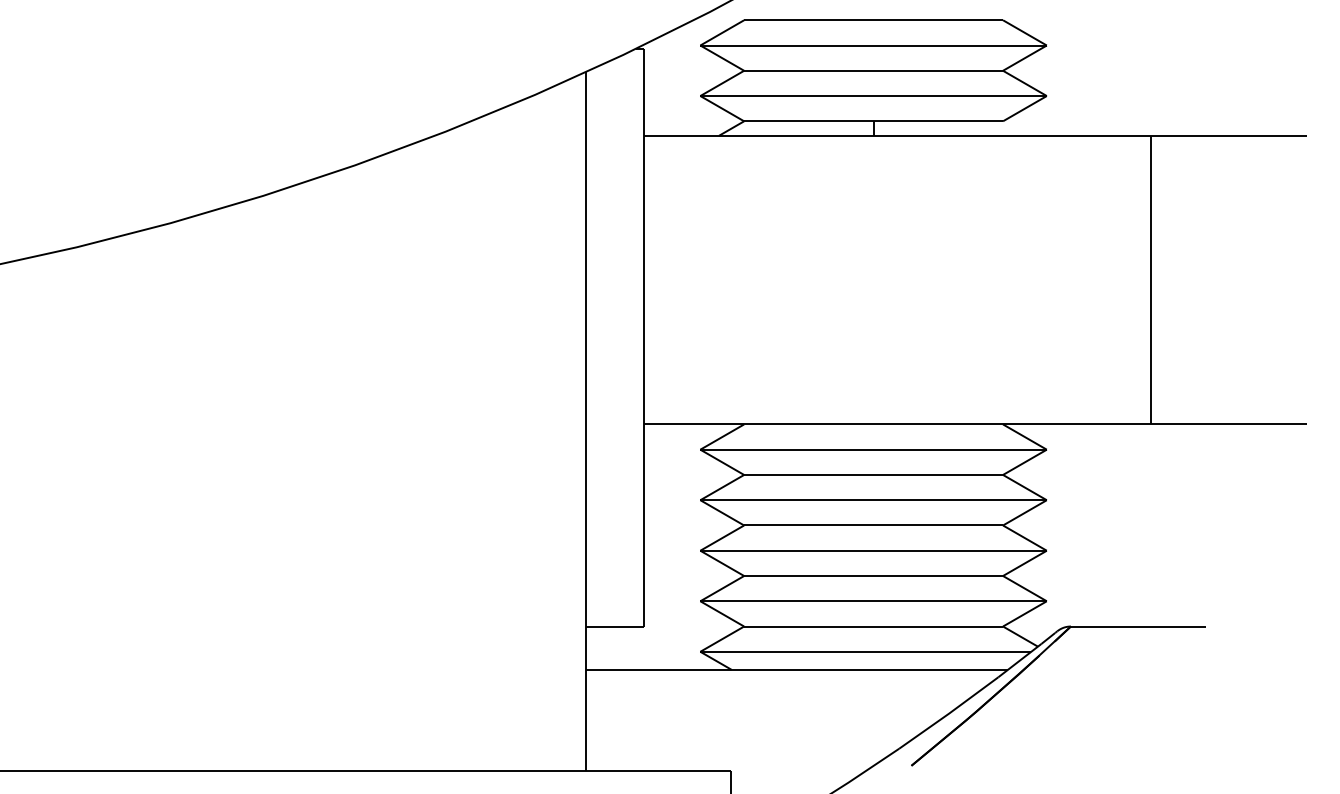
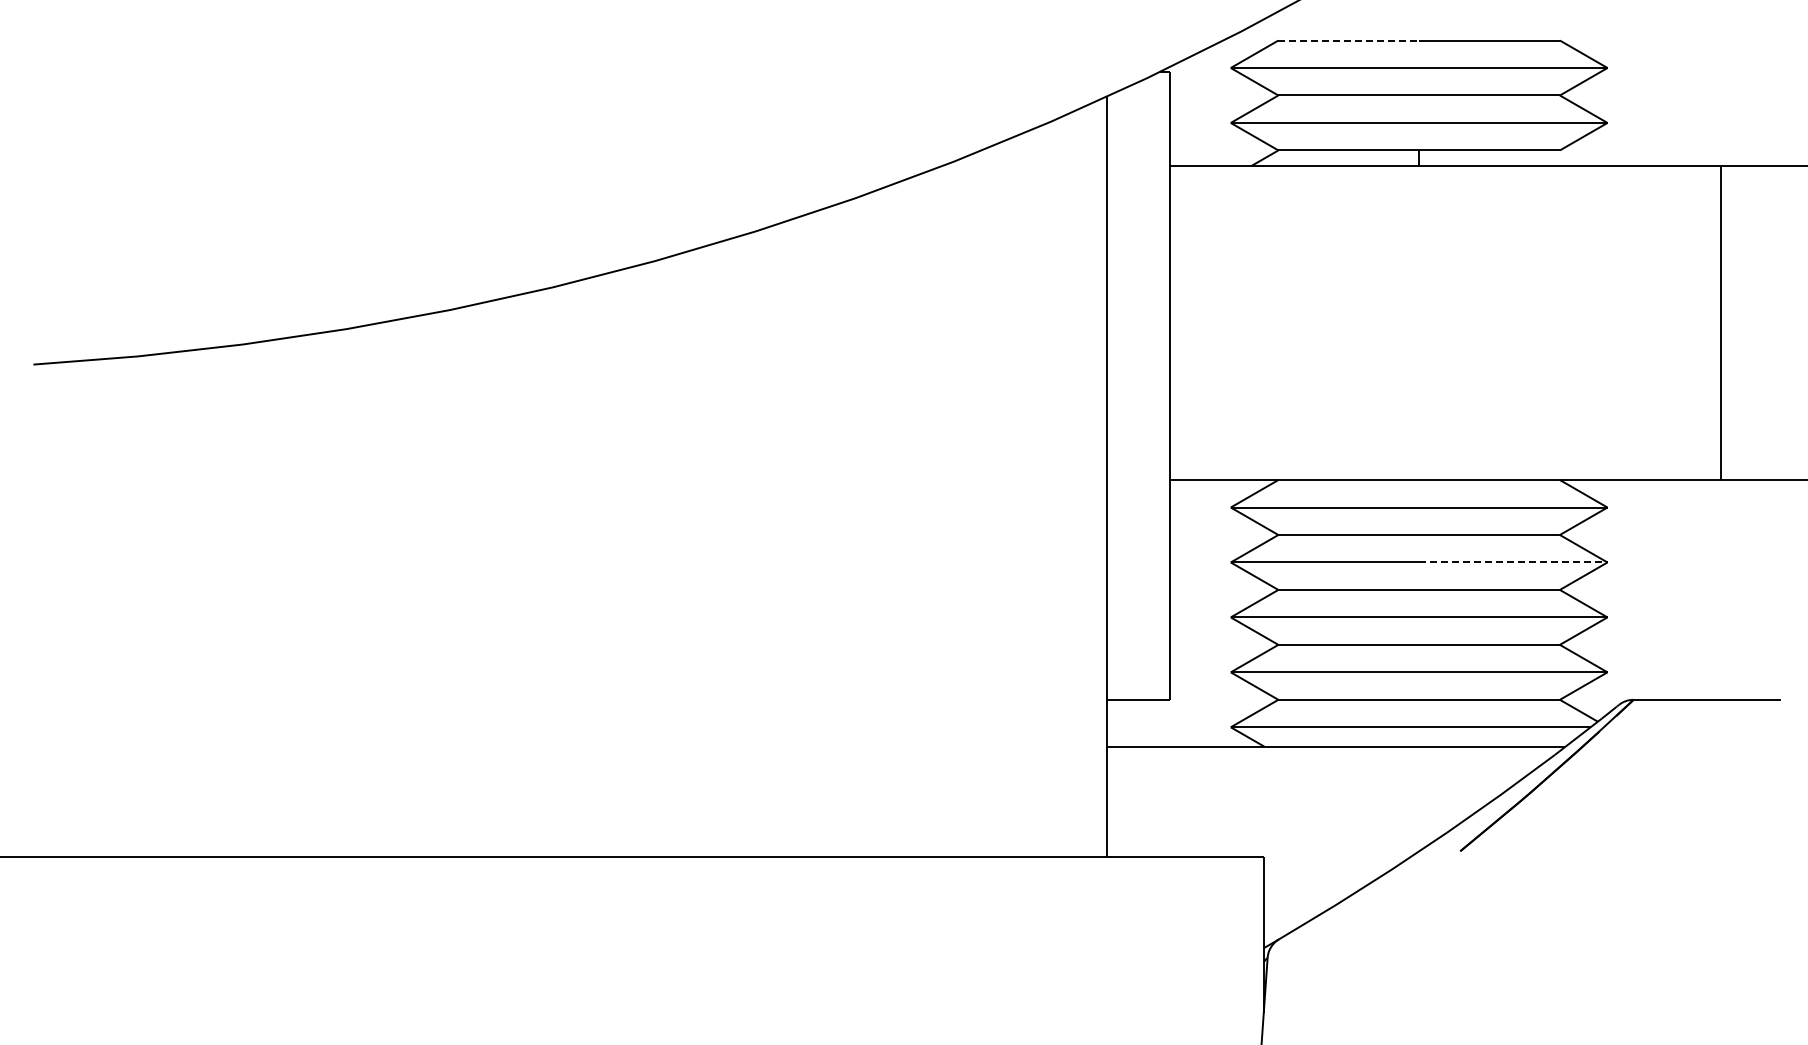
line: (809, 20) -> (1349, 40), solid -> dashed
line: (960, 500) -> (1513, 562), solid -> dashed

